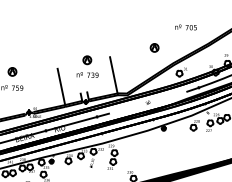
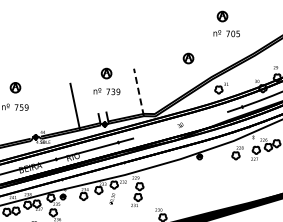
part: (182, 13) -> (222, 16), added
line: (113, 74) -> (138, 91), solid -> dashed

